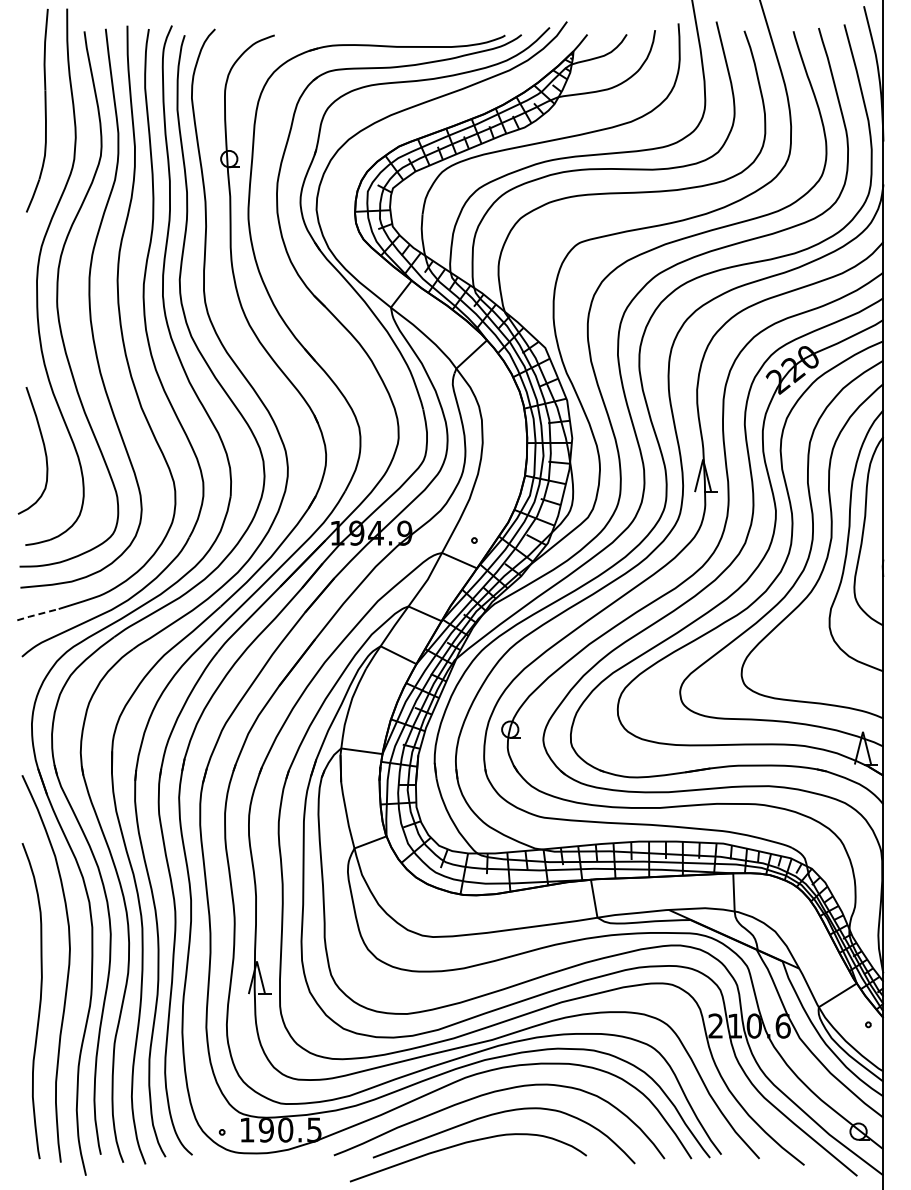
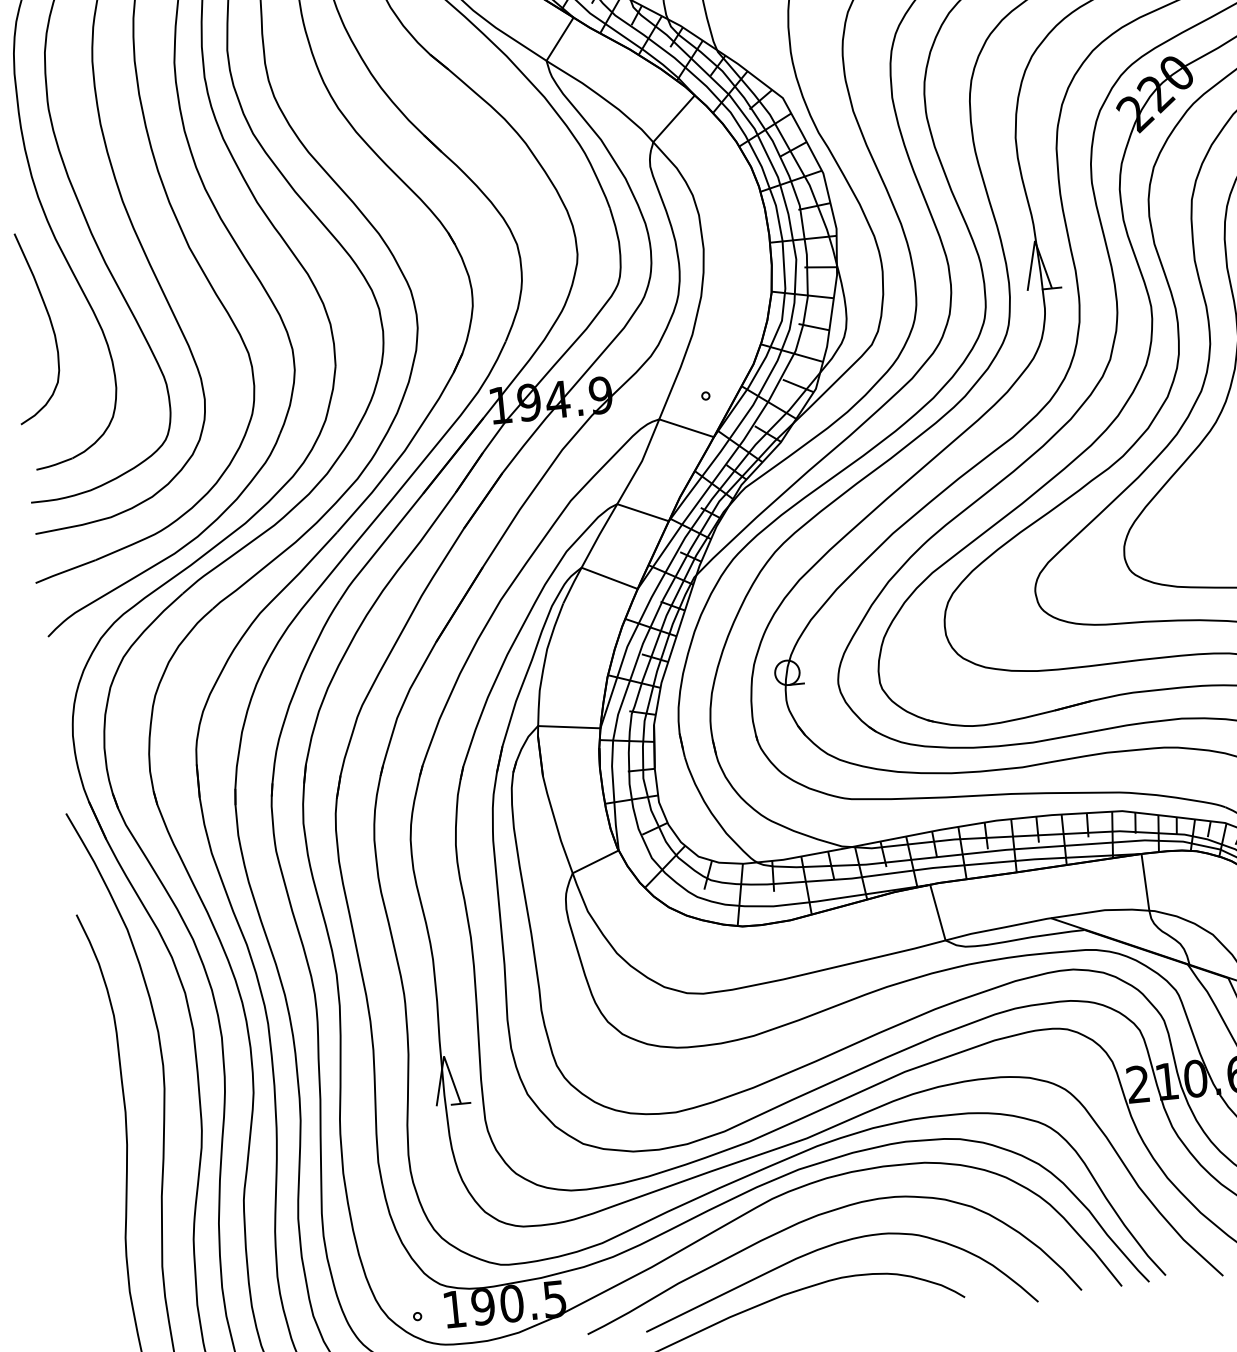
line: (37, 614) -> (64, 571), dashed -> solid

